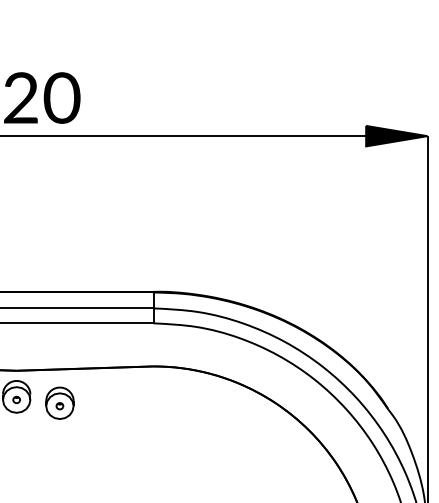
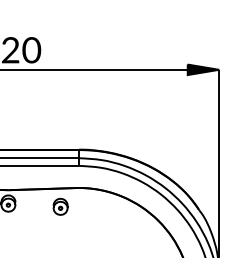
part: (59, 402) -> (60, 206), moved

